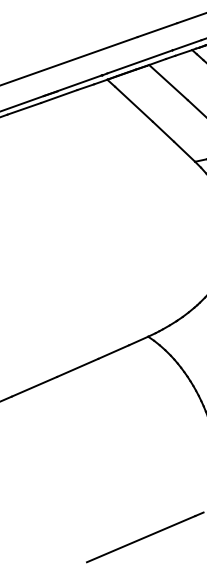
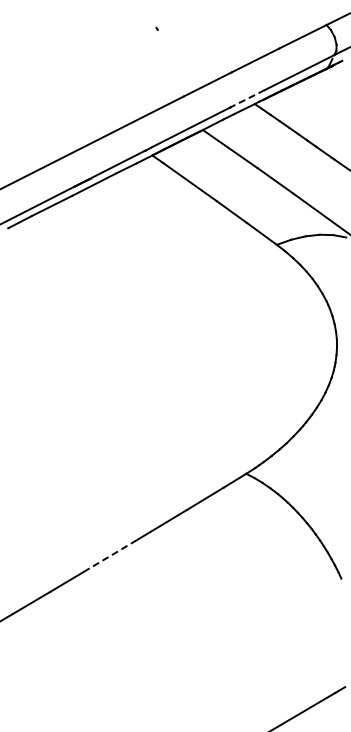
line: (186, 45) -> (247, 99), solid -> dashed
line: (35, 386) -> (111, 555), solid -> dashed

